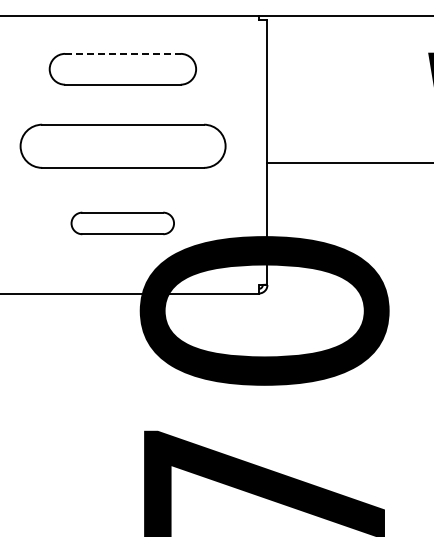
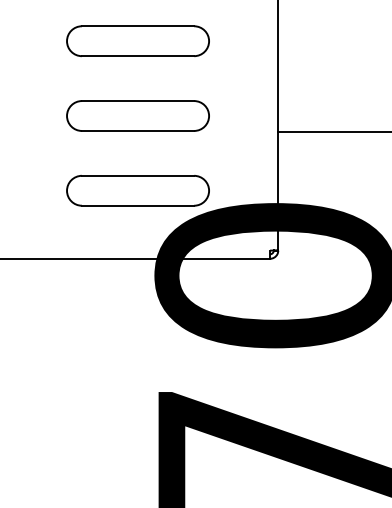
line: (122, 53) -> (137, 25), dashed -> solid
part: (122, 146) -> (137, 116), size x0.71
part: (122, 223) -> (137, 190), size x1.43

